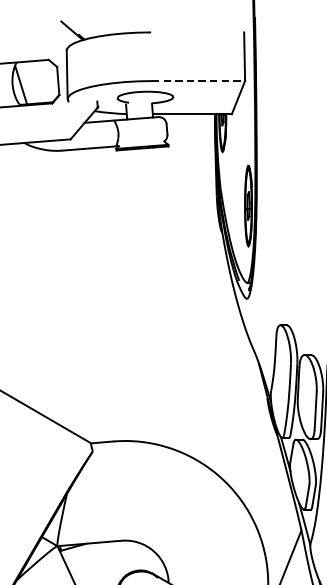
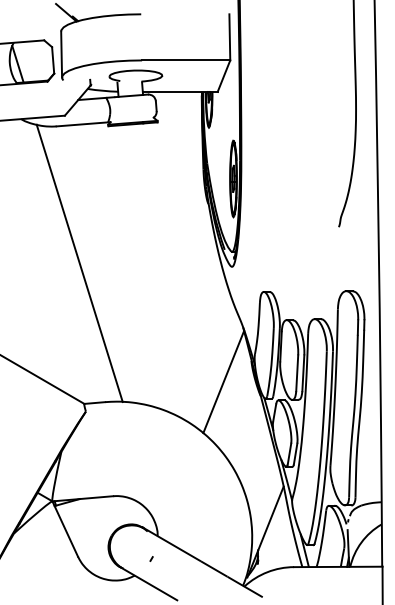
line: (198, 81) -> (186, 60), dashed -> solid
line: (86, 295) -> (79, 263), added
line: (237, 420) -> (223, 382), added

